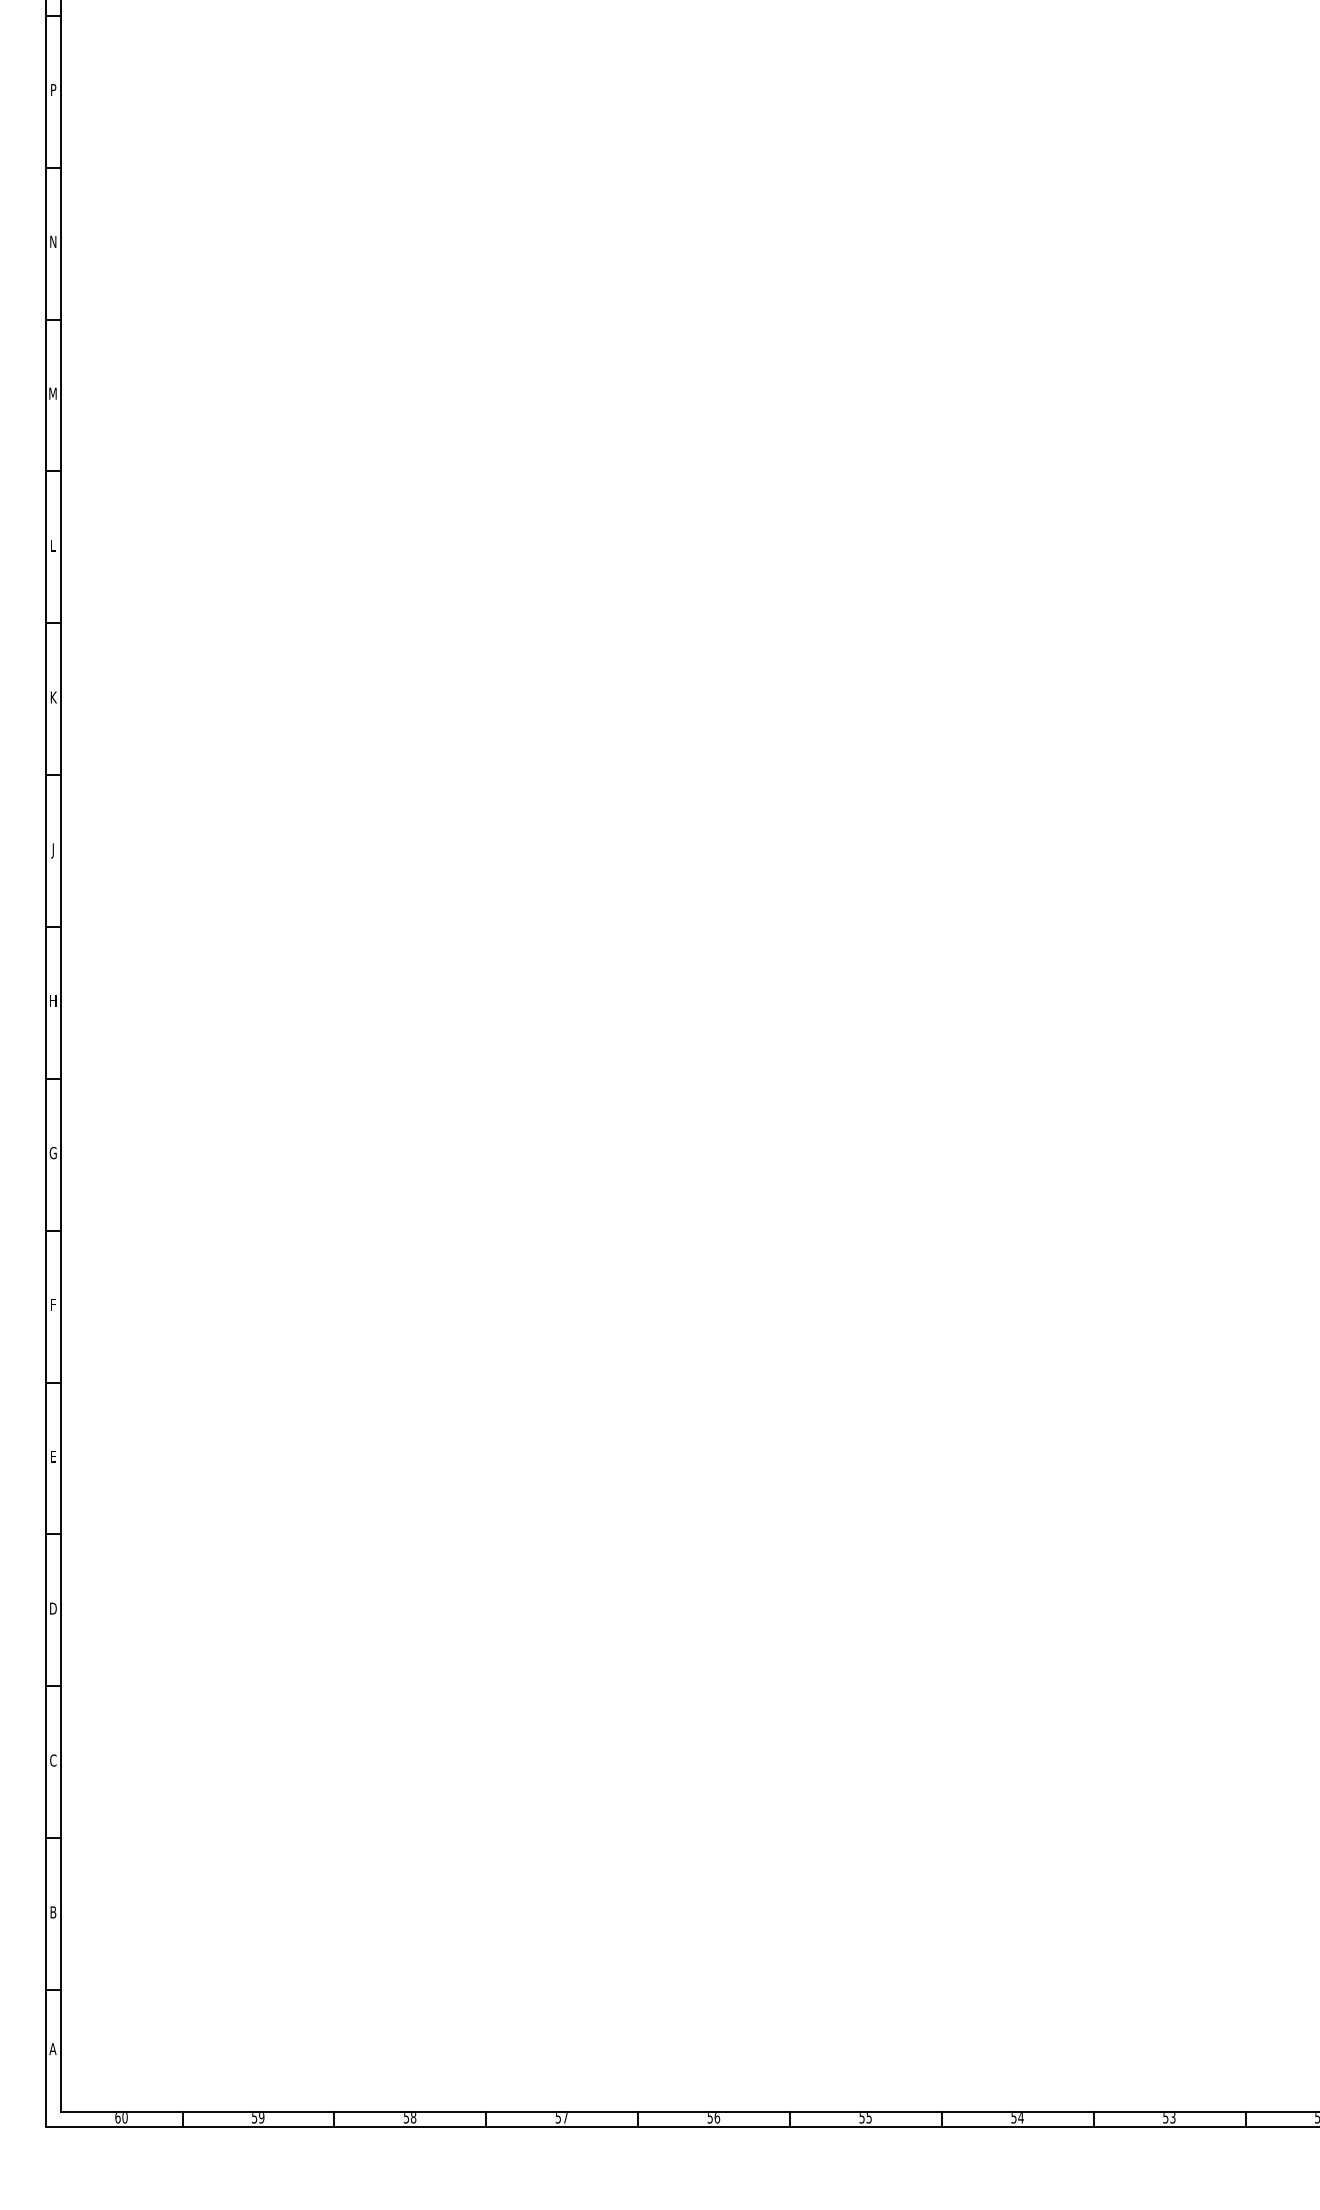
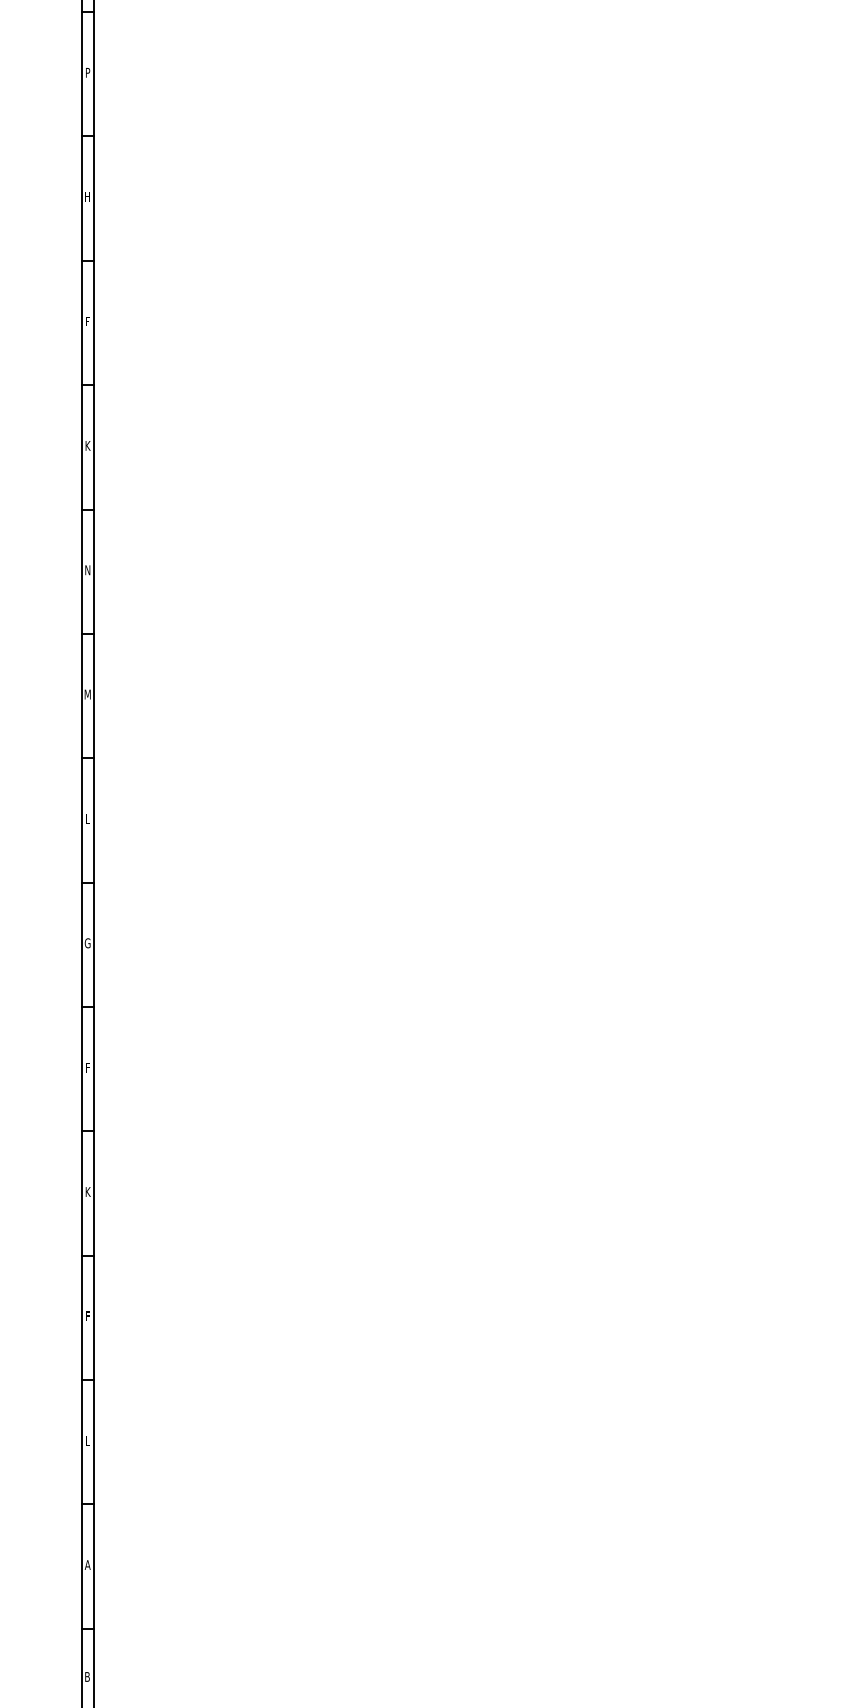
text: (53, 241) -> (87, 196), N -> H
text: (52, 393) -> (87, 321), M -> F
text: (53, 545) -> (87, 445), L -> K
text: (53, 697) -> (87, 570), K -> N
text: (52, 850) -> (87, 695), J -> M
text: (53, 1000) -> (87, 818), H -> L
text: (53, 1456) -> (87, 1191), E -> K
text: (53, 1608) -> (87, 1316), D -> F
text: (53, 1760) -> (87, 1440), C -> L
text: (52, 1912) -> (87, 1565), B -> A
text: (52, 2049) -> (87, 1677), A -> B

